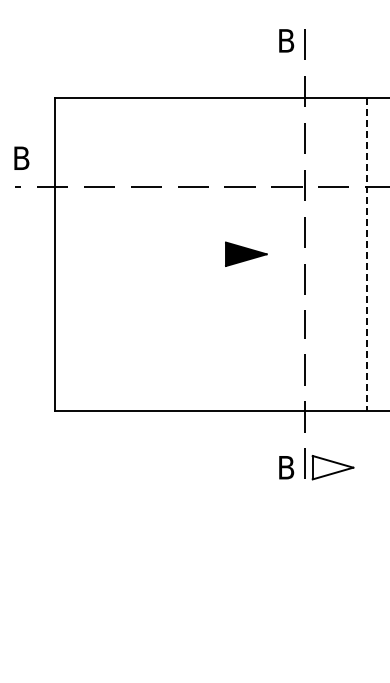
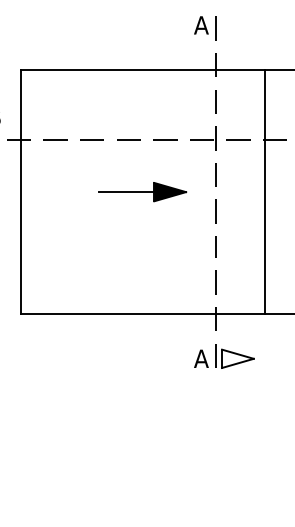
text: (285, 40) -> (200, 25), B -> A
line: (190, 254) -> (126, 192), added
line: (367, 254) -> (264, 192), dashed -> solid
text: (285, 467) -> (200, 358), B -> A

